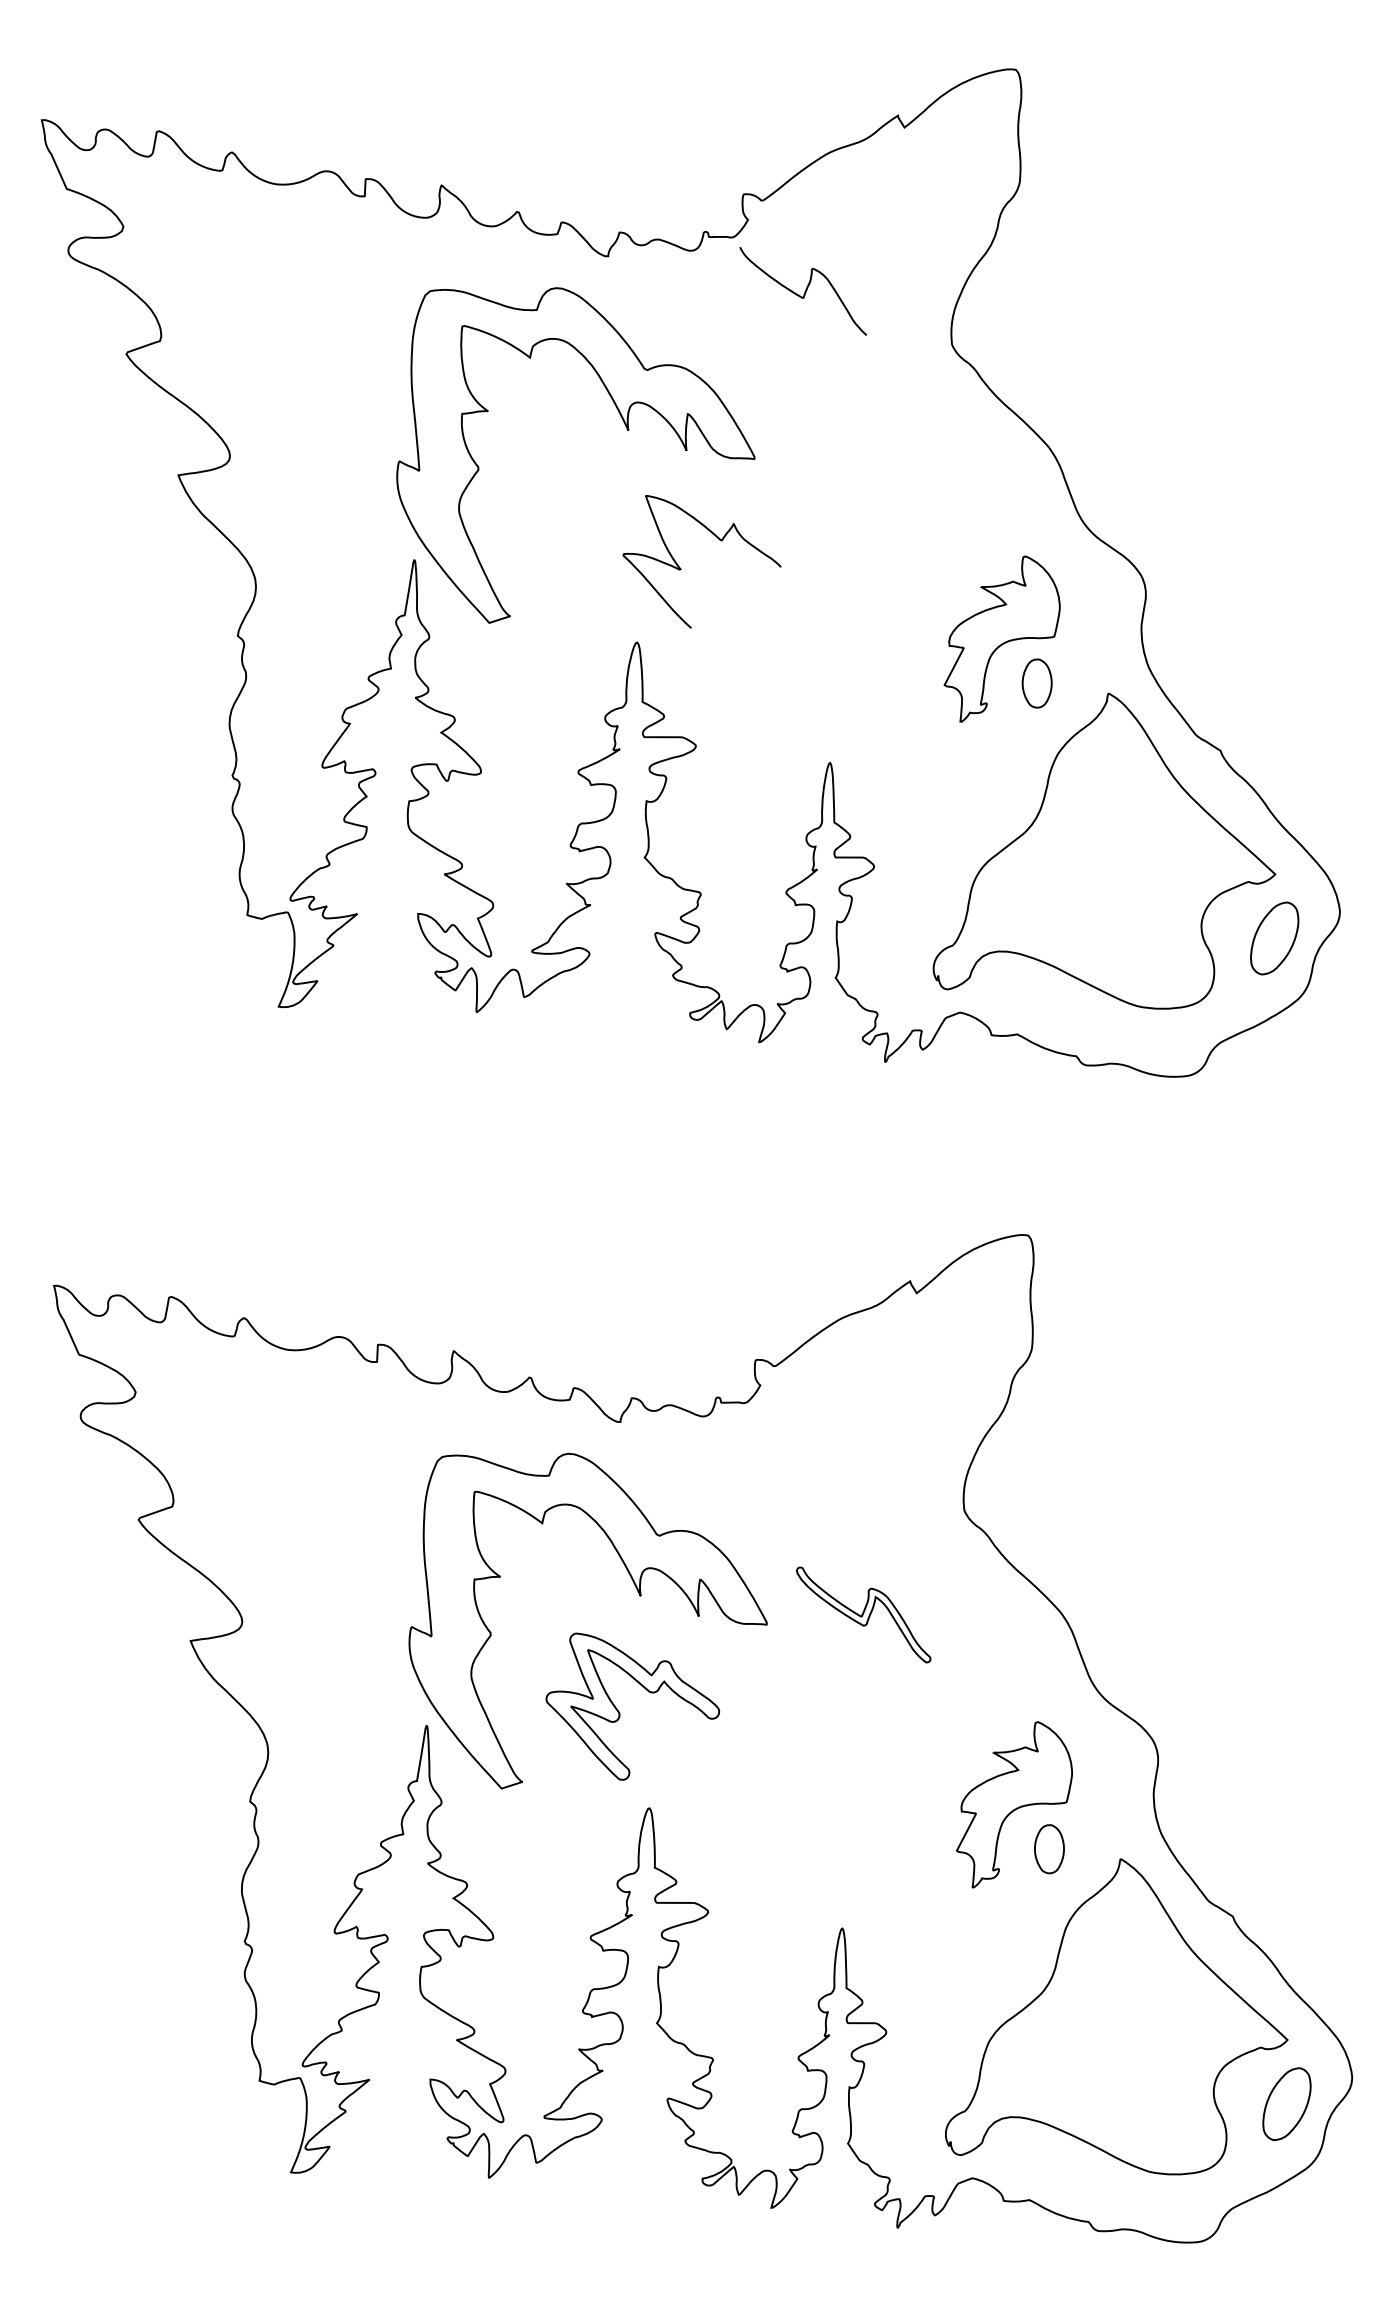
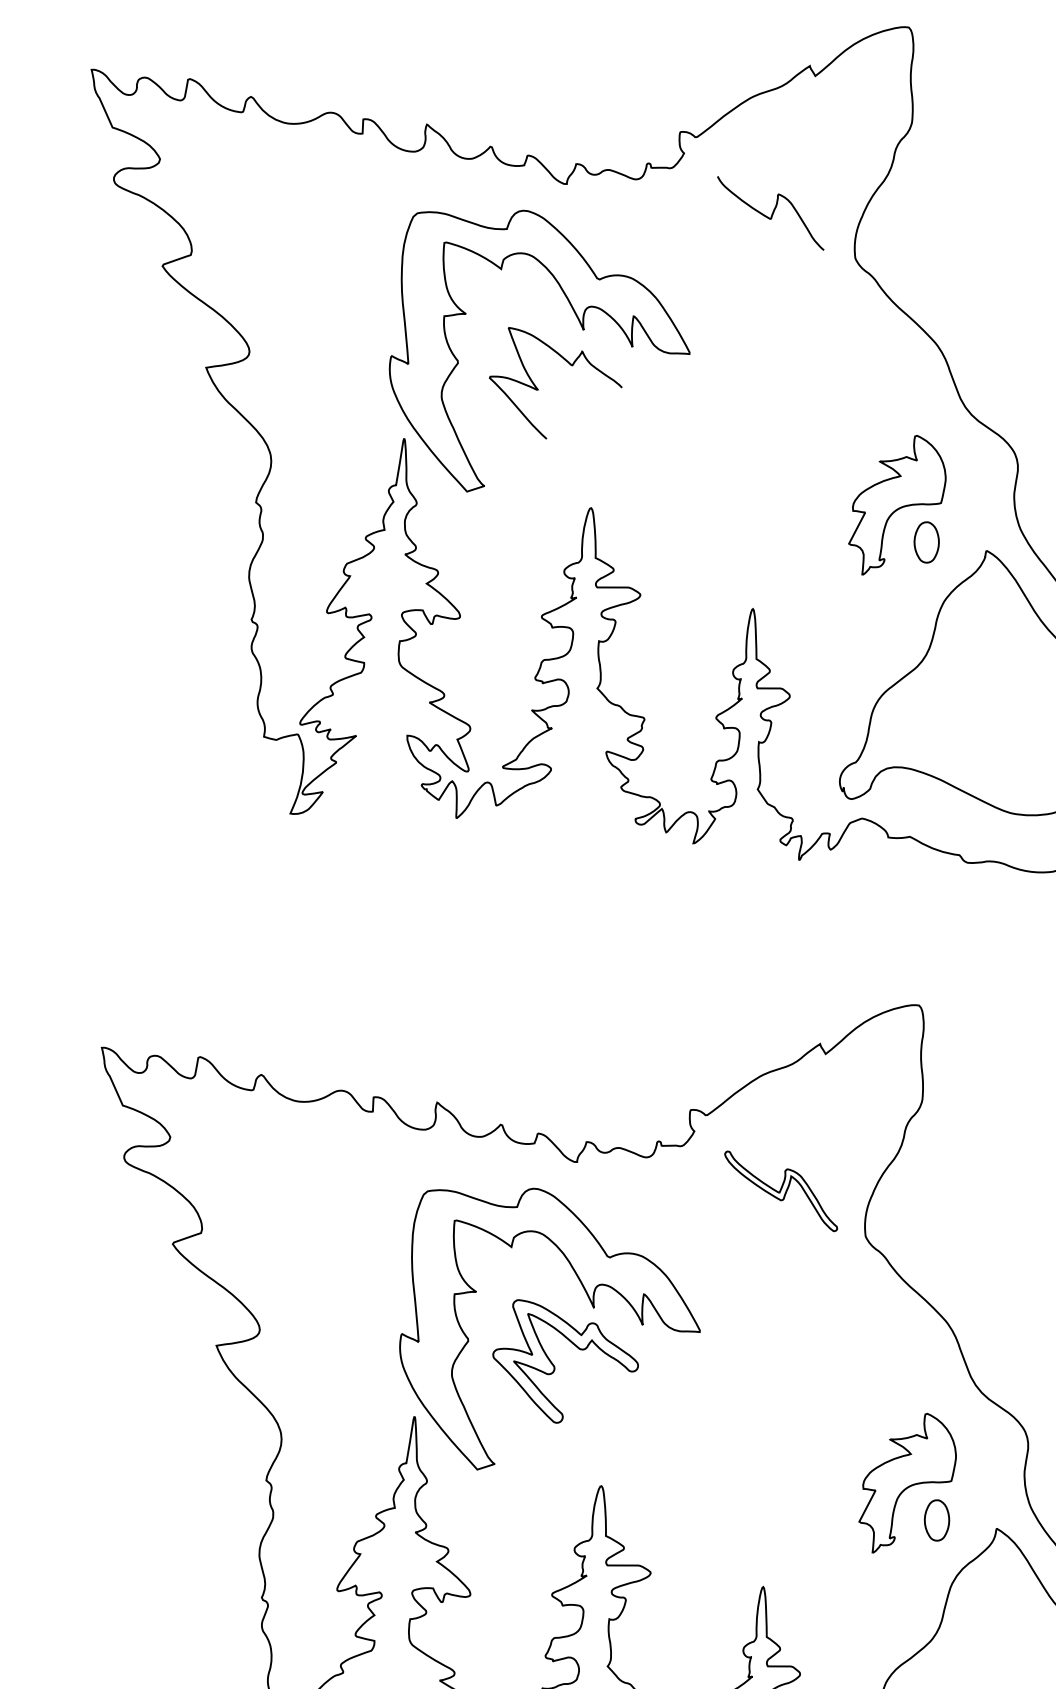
curve: (804, 291) -> (771, 213), moved
curve: (681, 568) -> (538, 388), moved
part: (863, 1614) -> (781, 1190), moved
part: (620, 1713) -> (555, 1367), moved

